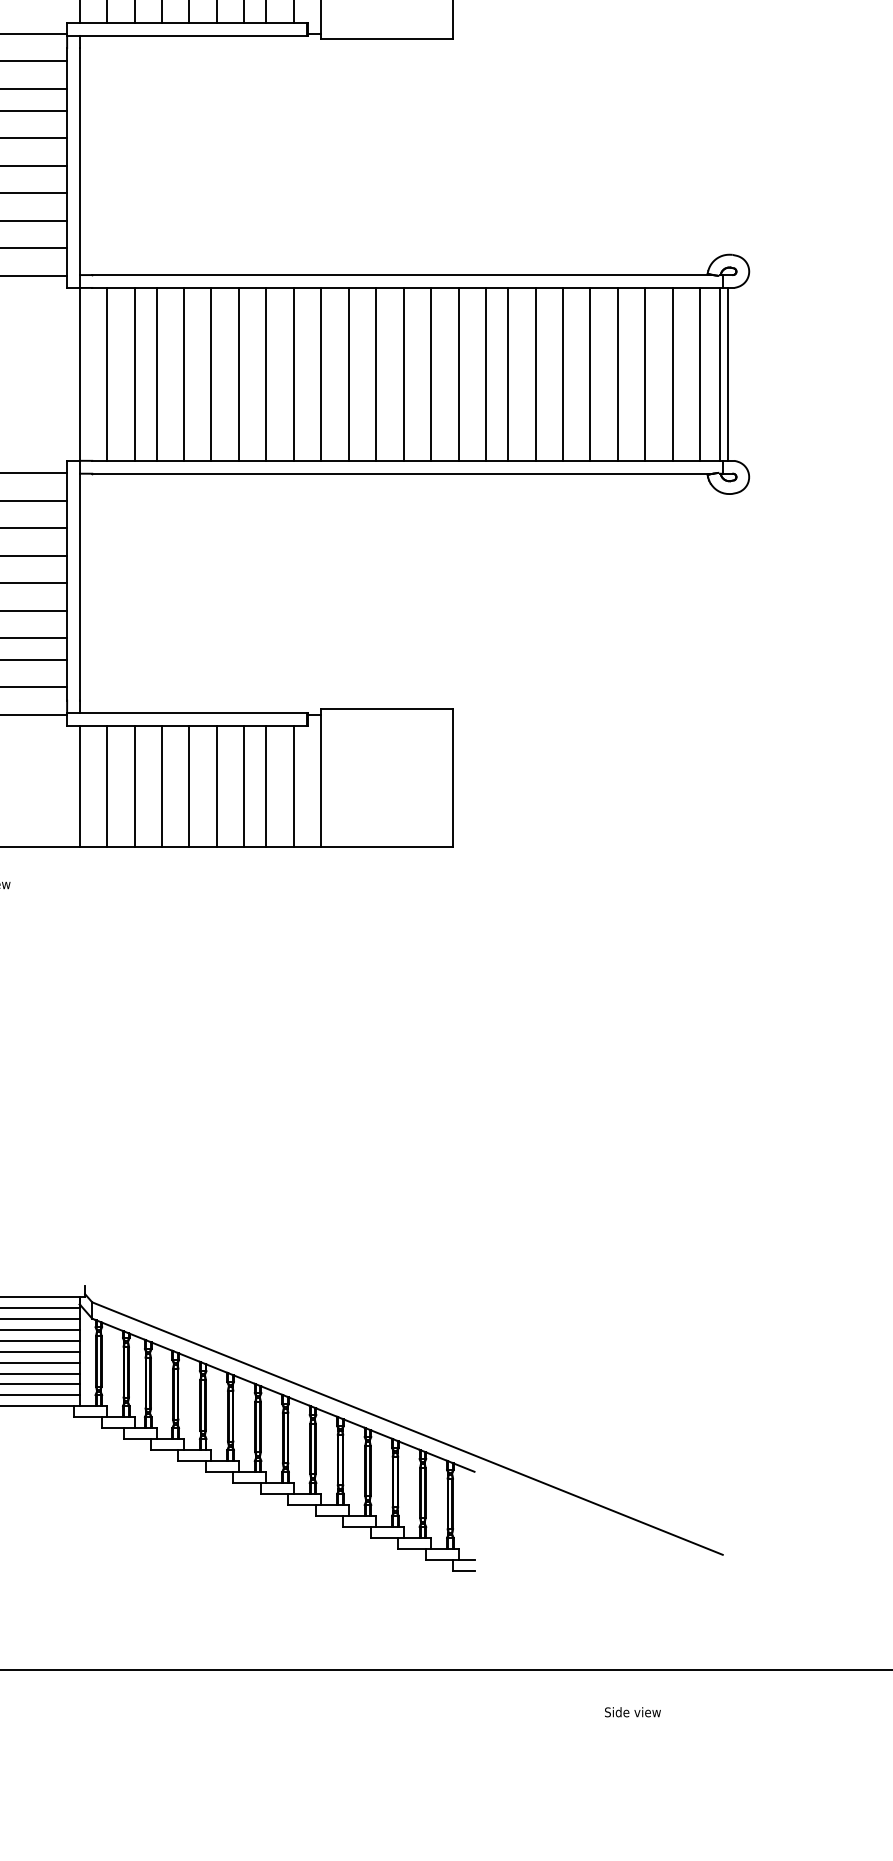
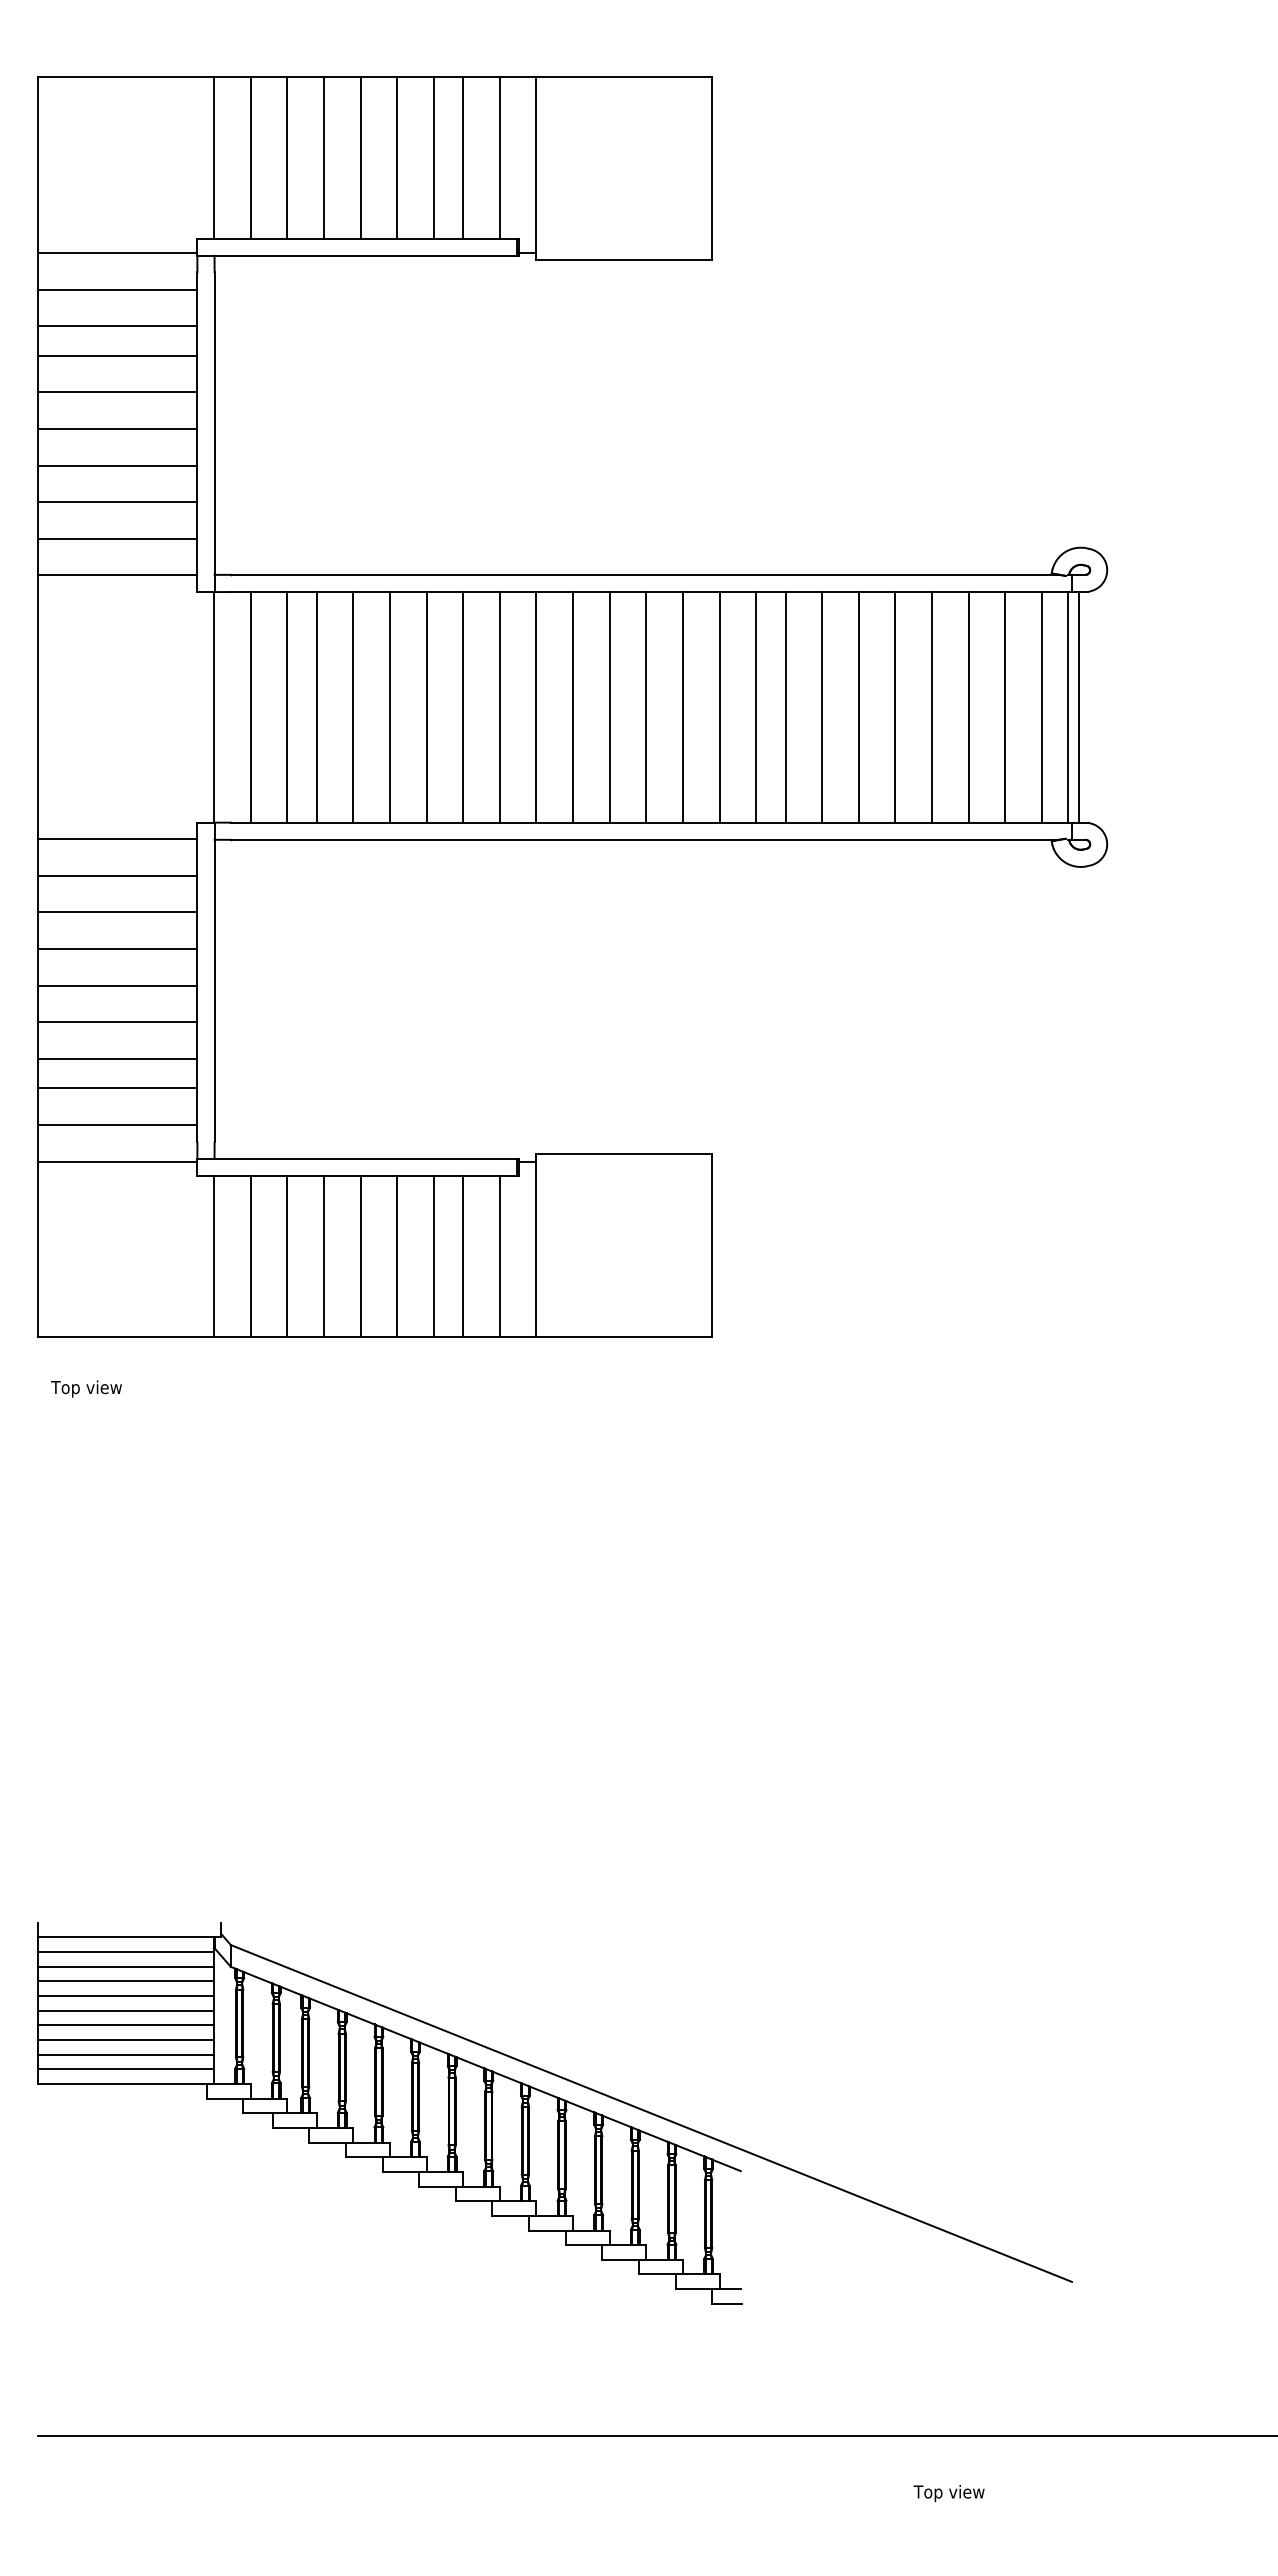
text: (632, 1713) -> (951, 2493), Side view -> Top view

